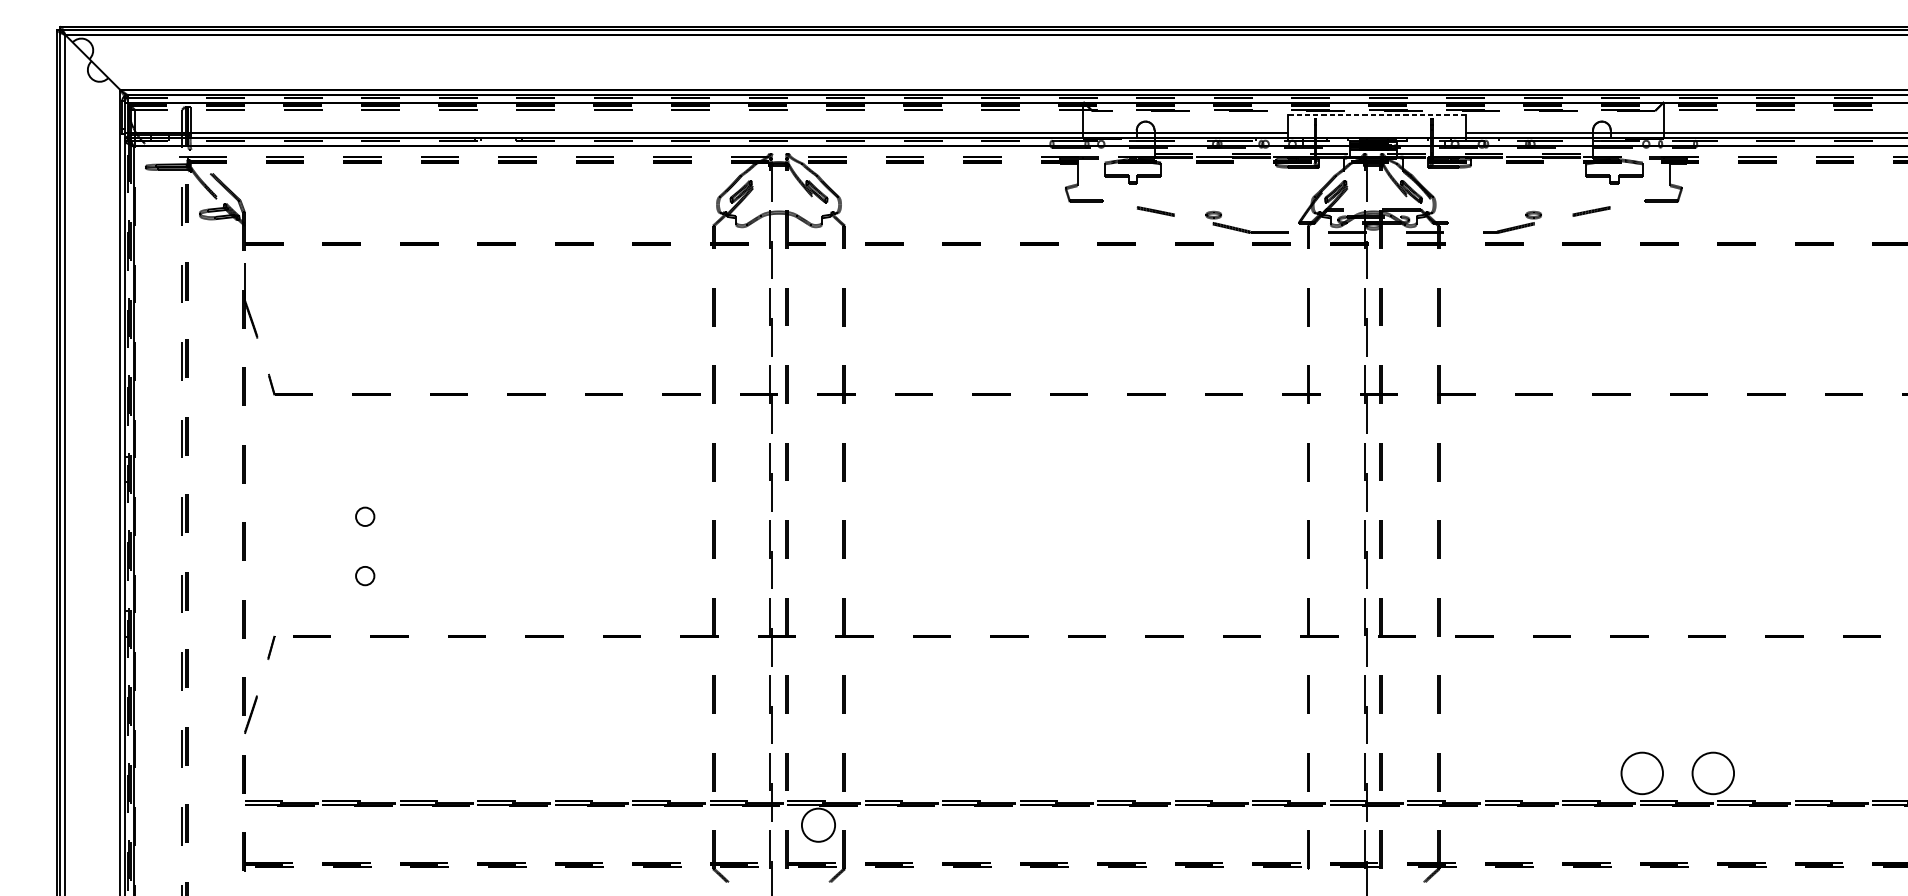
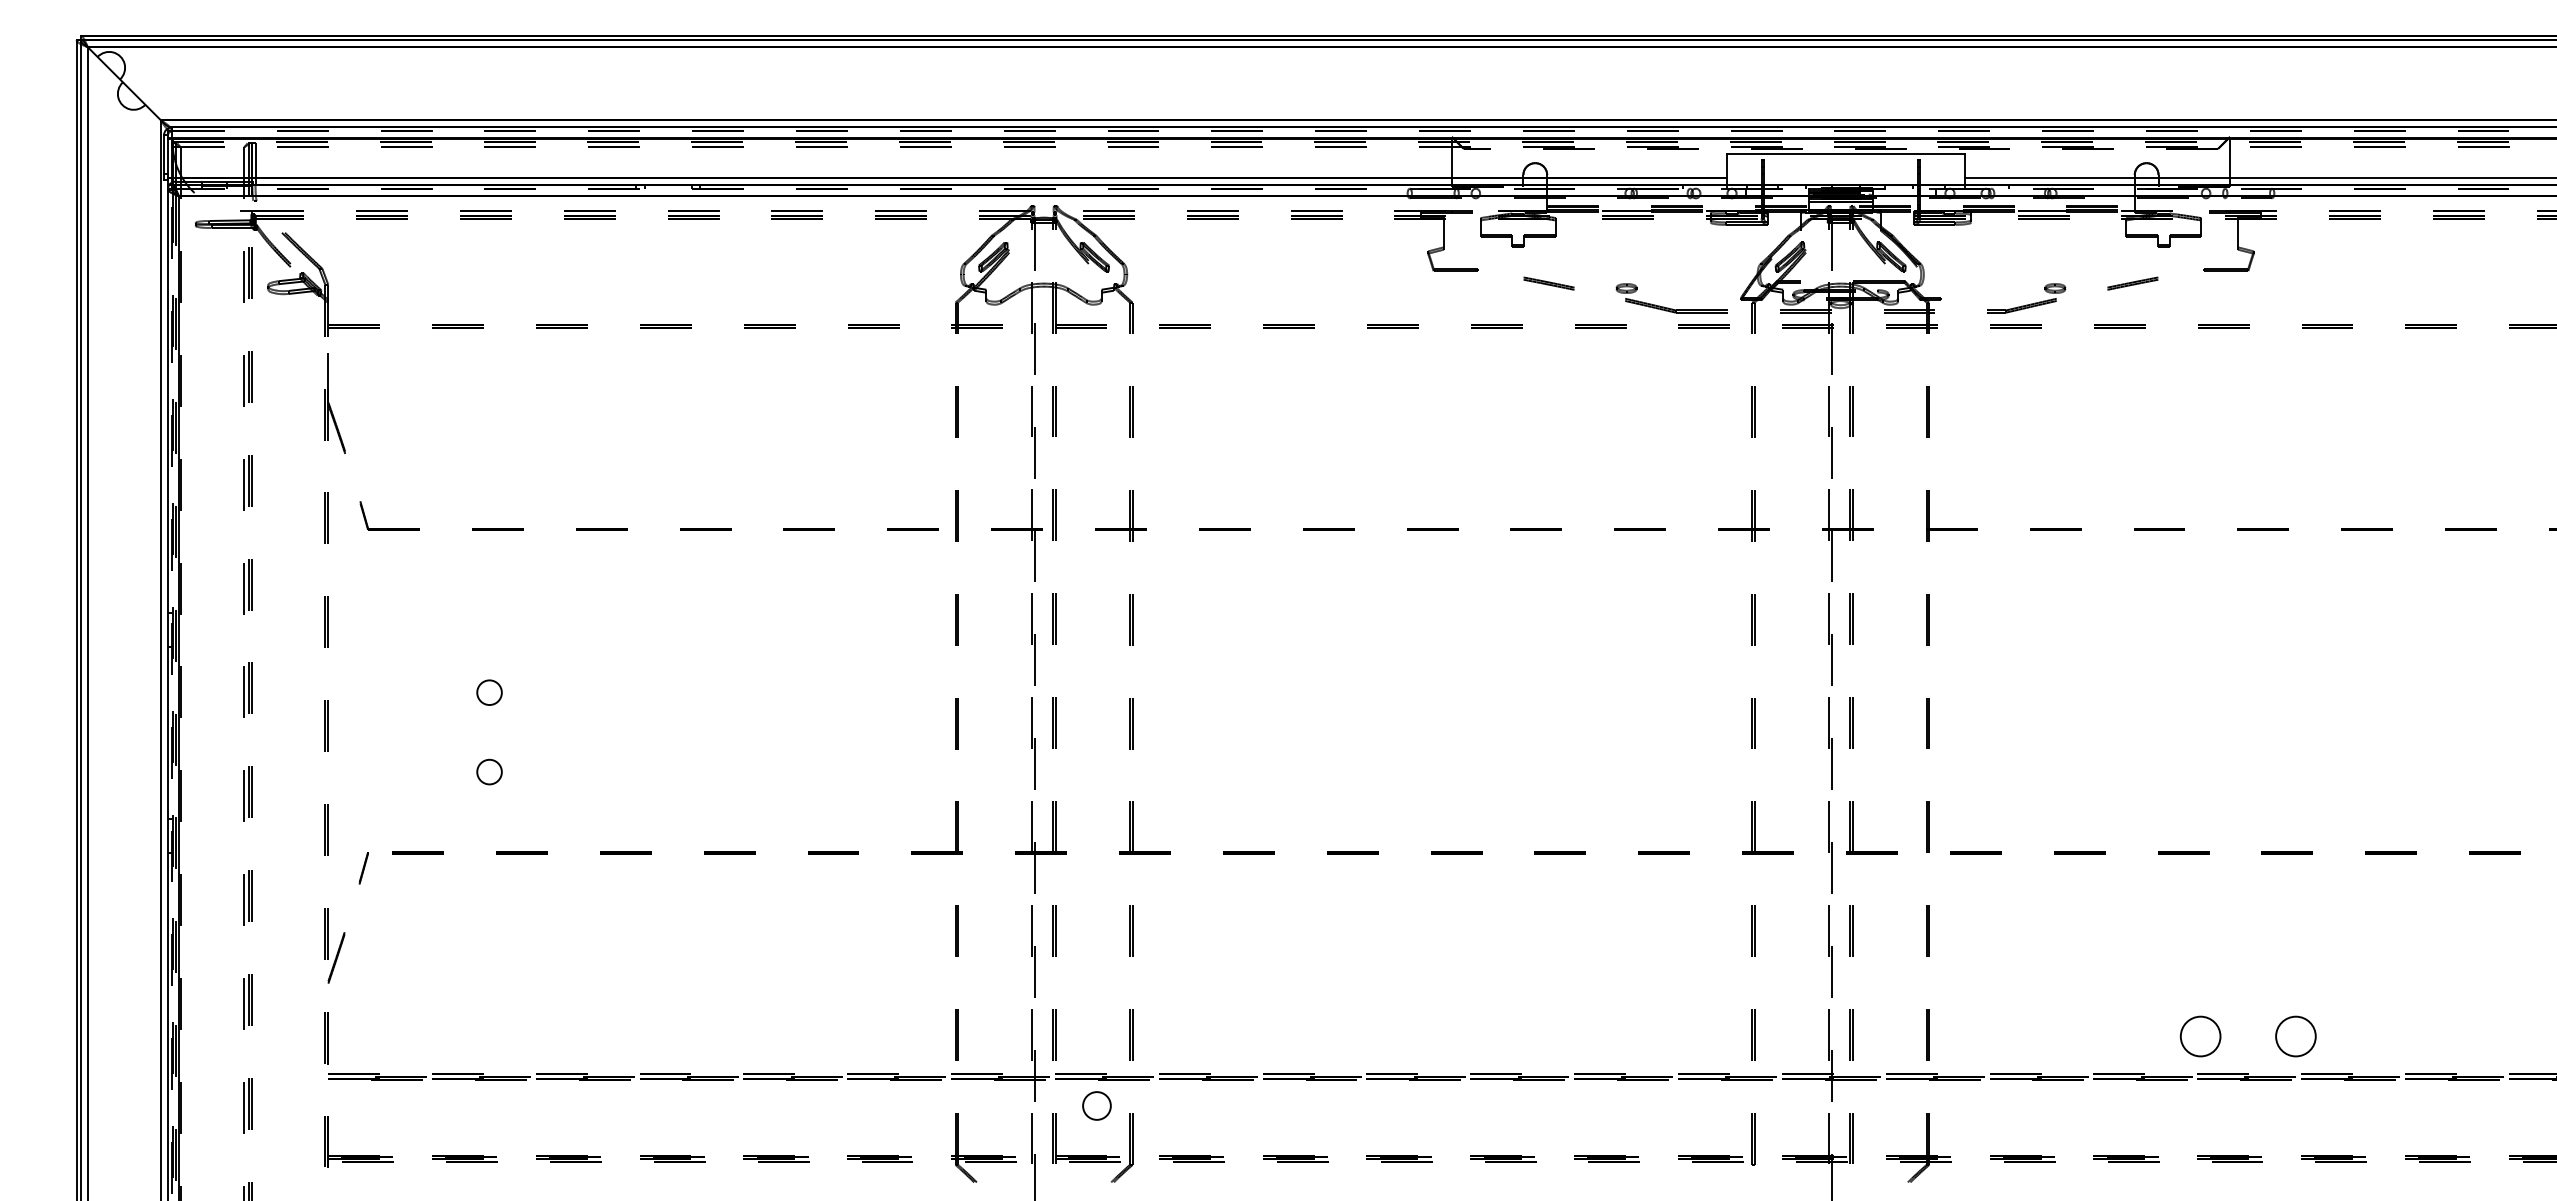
line: (1377, 115) -> (1846, 154), dashed -> solid
circle: (1642, 773) -> (2200, 1036), size x0.71
circle: (1712, 773) -> (2295, 1036), size x0.71
circle: (818, 824) -> (1096, 1105), size x0.62

